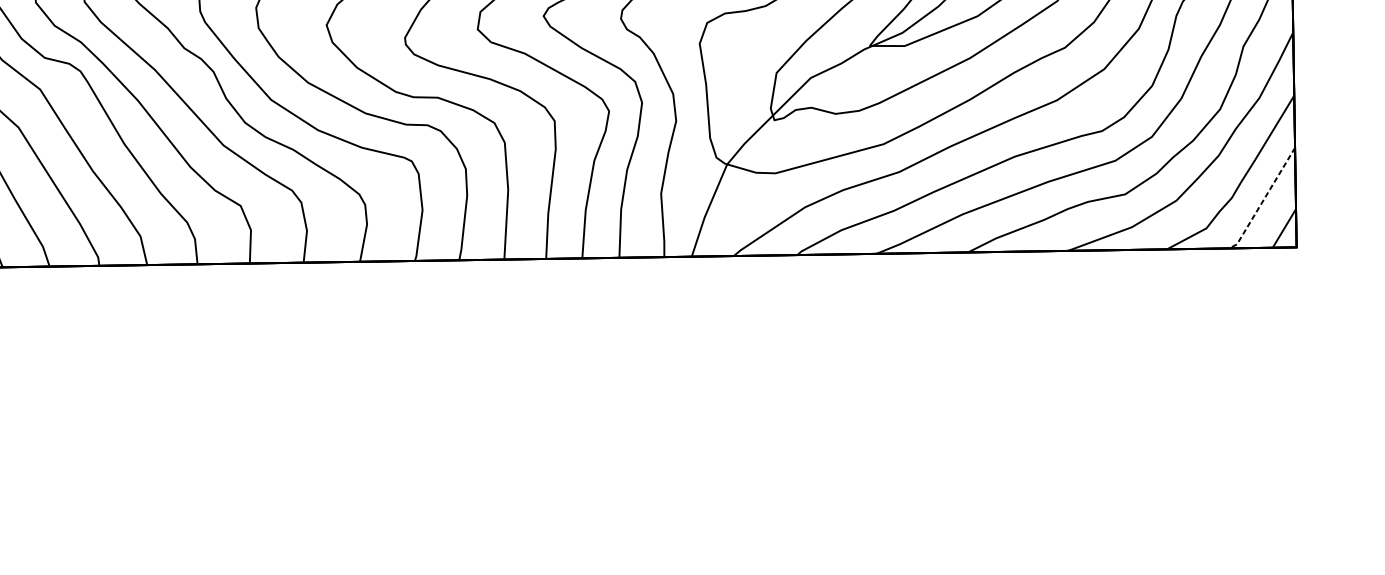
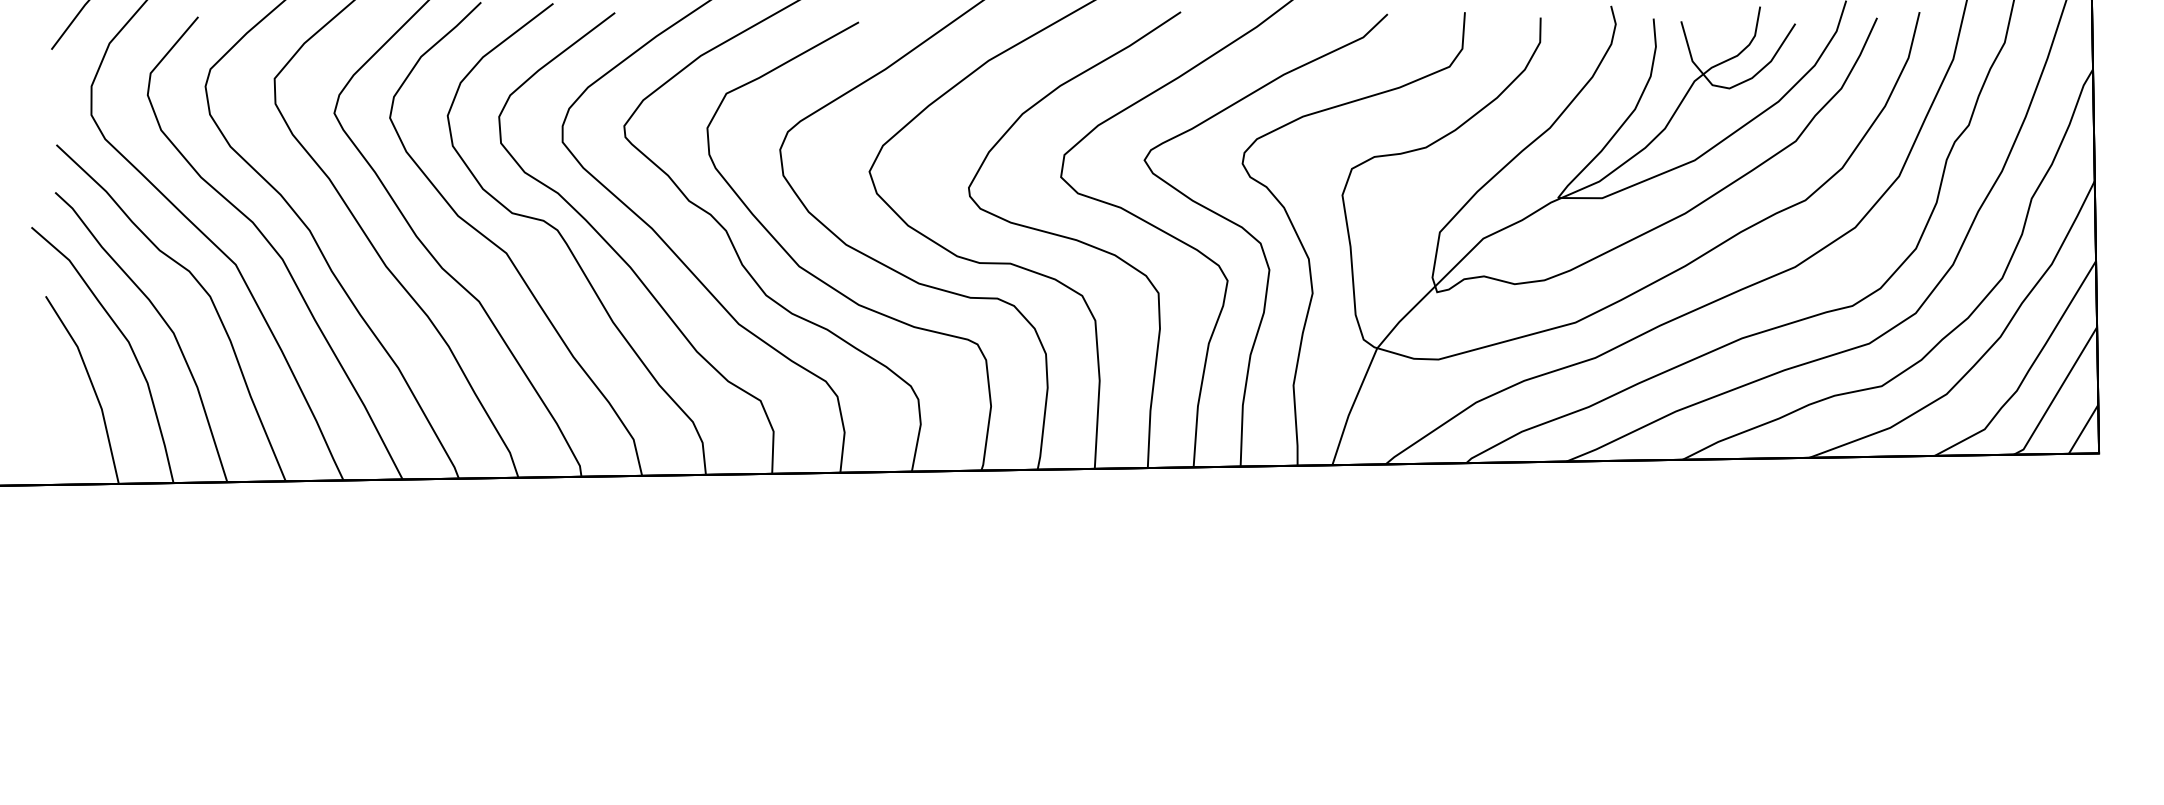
line: (1263, 200) -> (2056, 393), dashed -> solid

